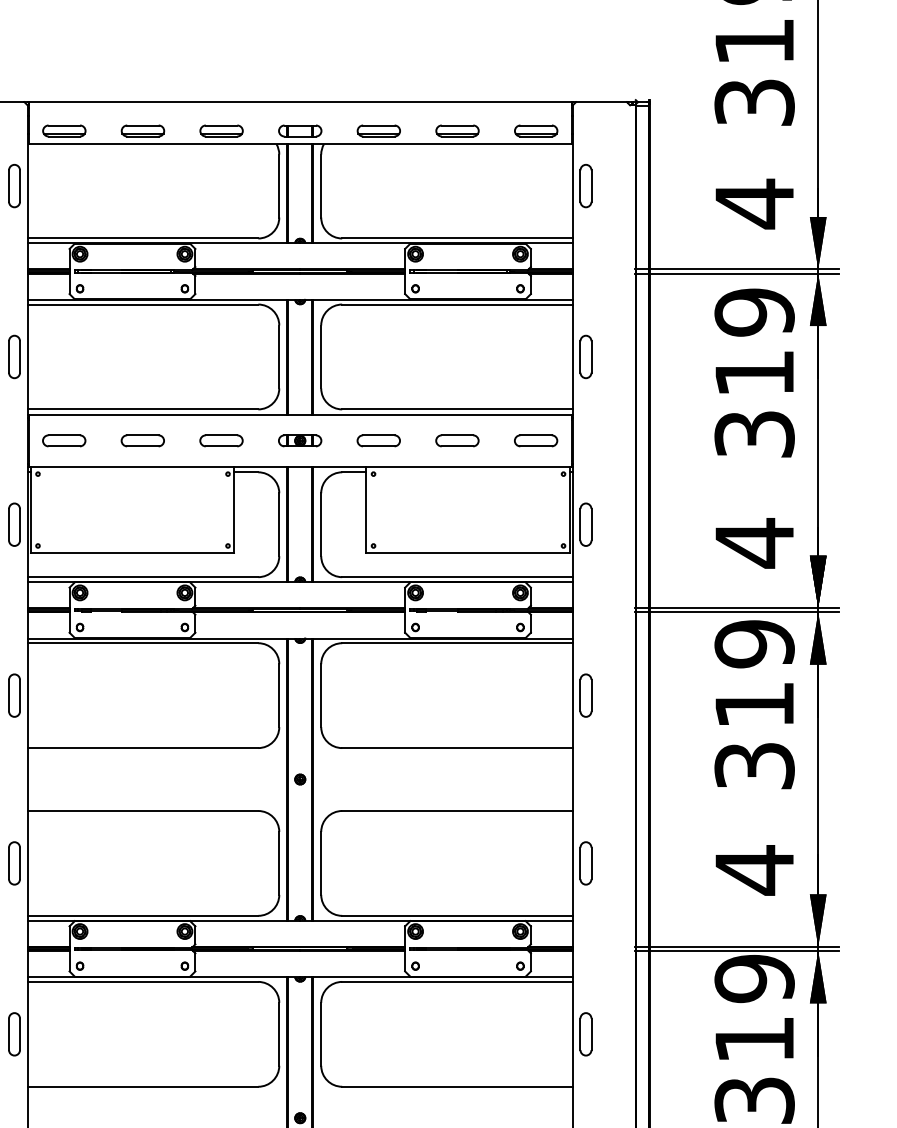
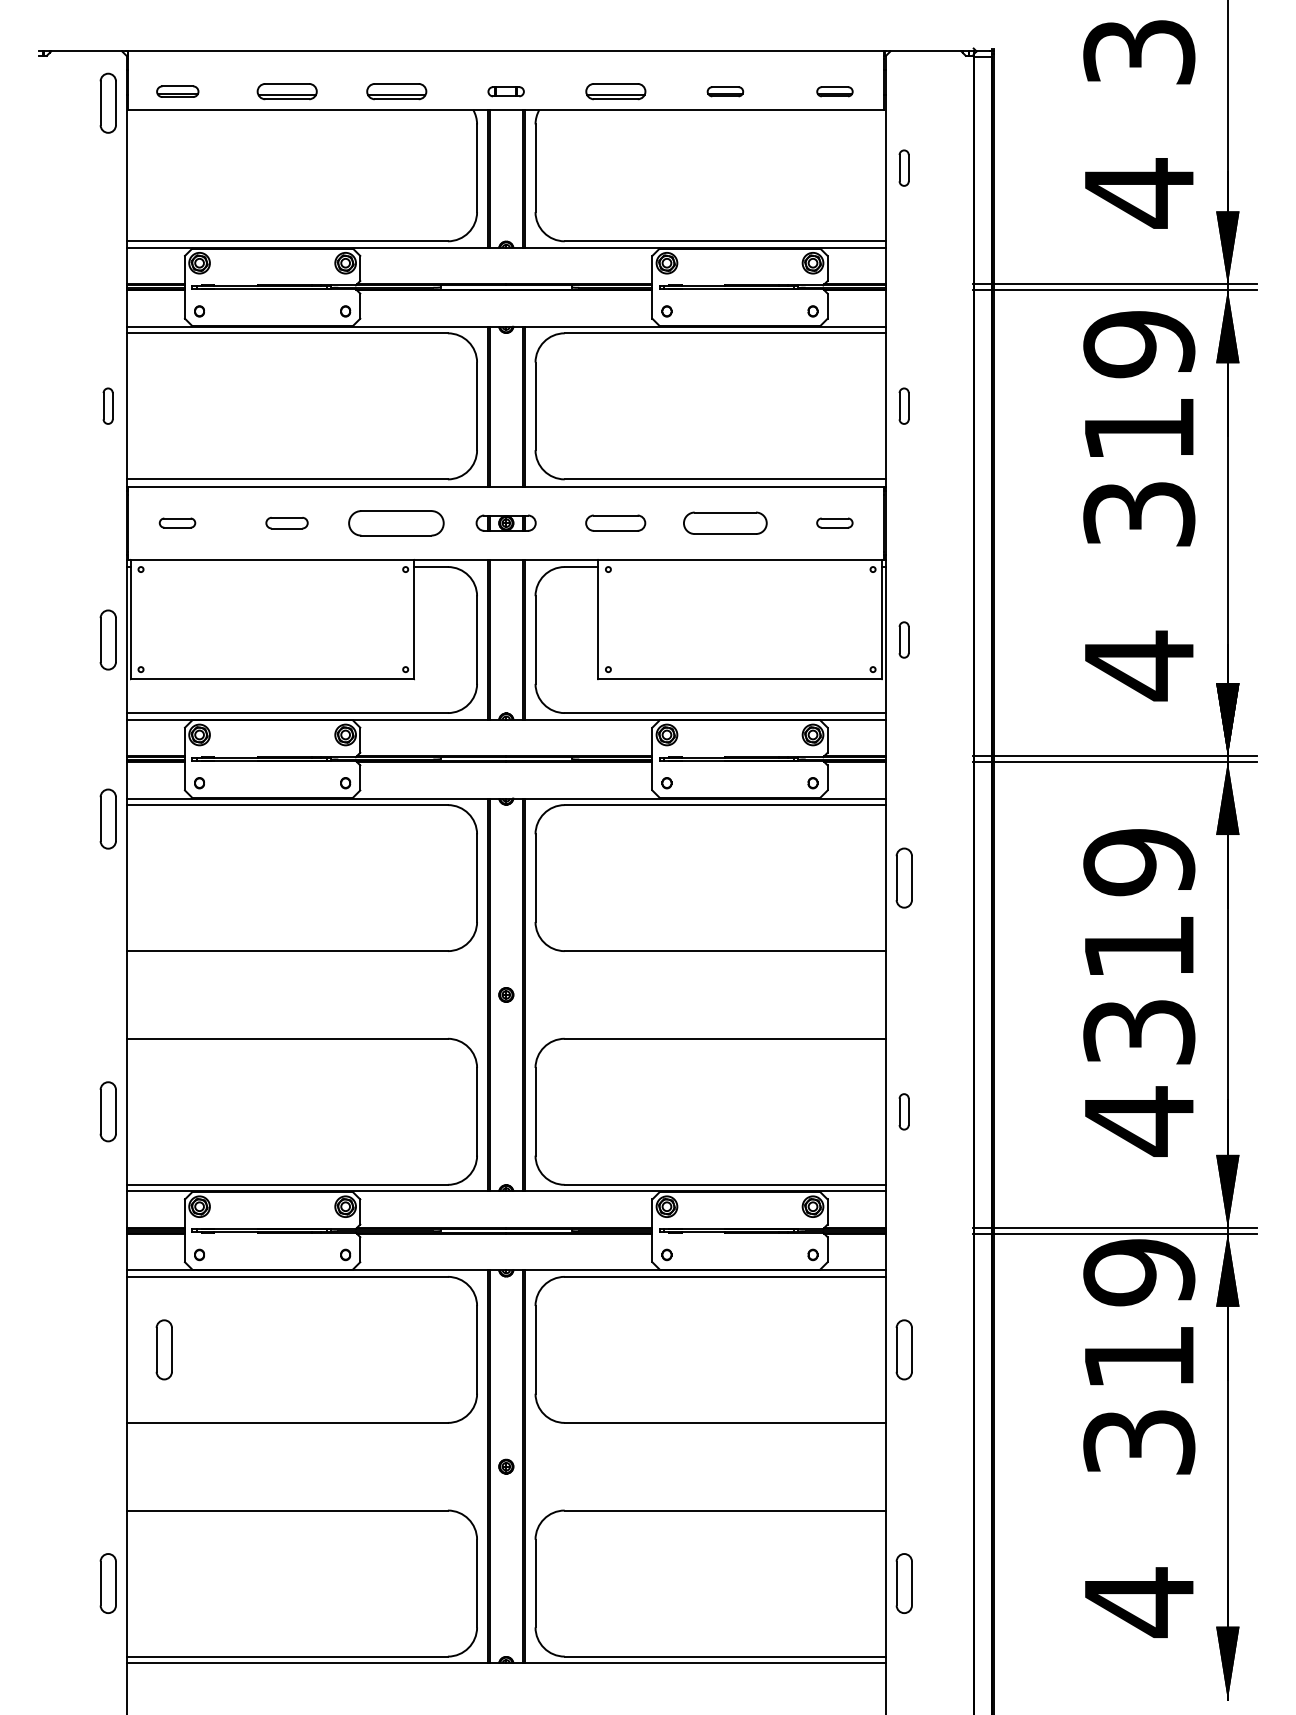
part: (64, 130) -> (177, 91), size x0.7
part: (299, 130) -> (505, 91), size x0.6
part: (457, 130) -> (725, 91), size x0.6
part: (535, 130) -> (834, 91), size x0.6
part: (13, 185) -> (107, 102), moved
part: (585, 185) -> (903, 167), size x0.6
part: (13, 356) -> (107, 405), size x0.6
part: (585, 356) -> (903, 405), size x0.6
part: (64, 440) -> (177, 522), size x0.6
part: (142, 440) -> (286, 522), size x0.7
part: (221, 440) -> (396, 522), size x1.6
part: (456, 440) -> (724, 522), size x1.4
part: (535, 440) -> (834, 522), size x0.6
part: (585, 524) -> (903, 639), size x0.6
part: (13, 695) -> (107, 818), moved
text: (754, 704) -> (1139, 946), moved
part: (585, 863) -> (903, 1111), size x0.6
part: (13, 1034) -> (163, 1349), moved

